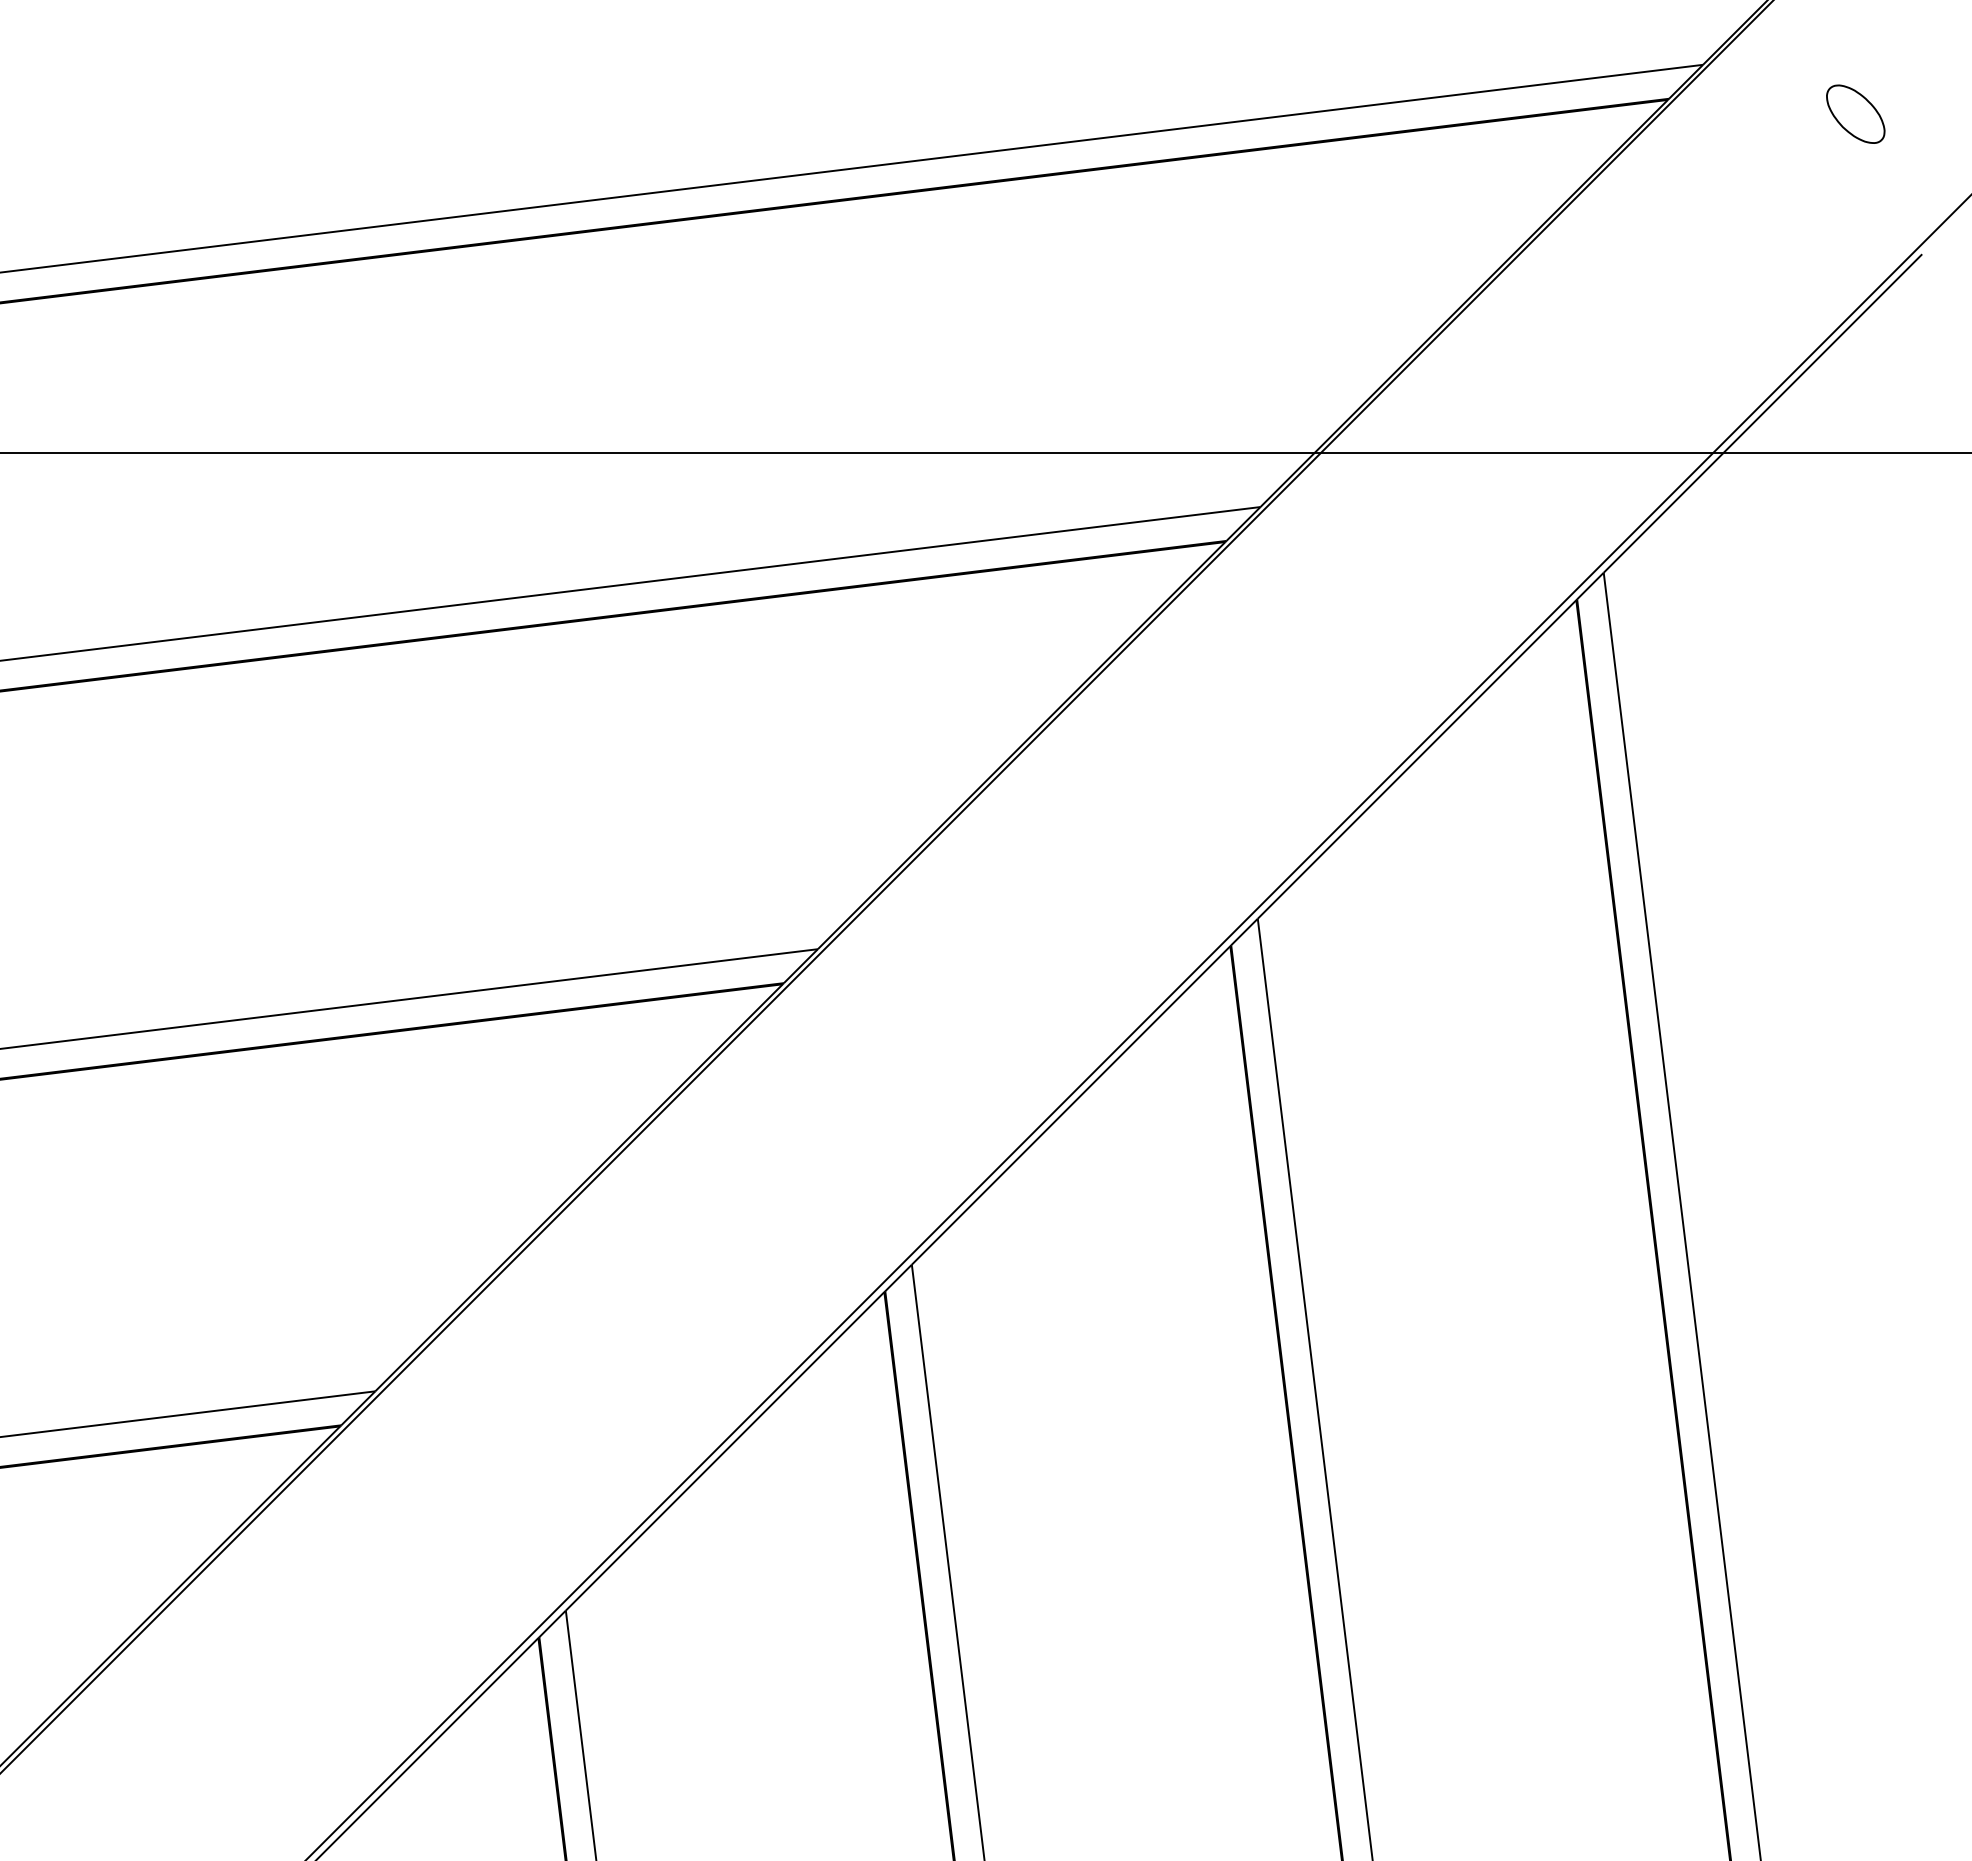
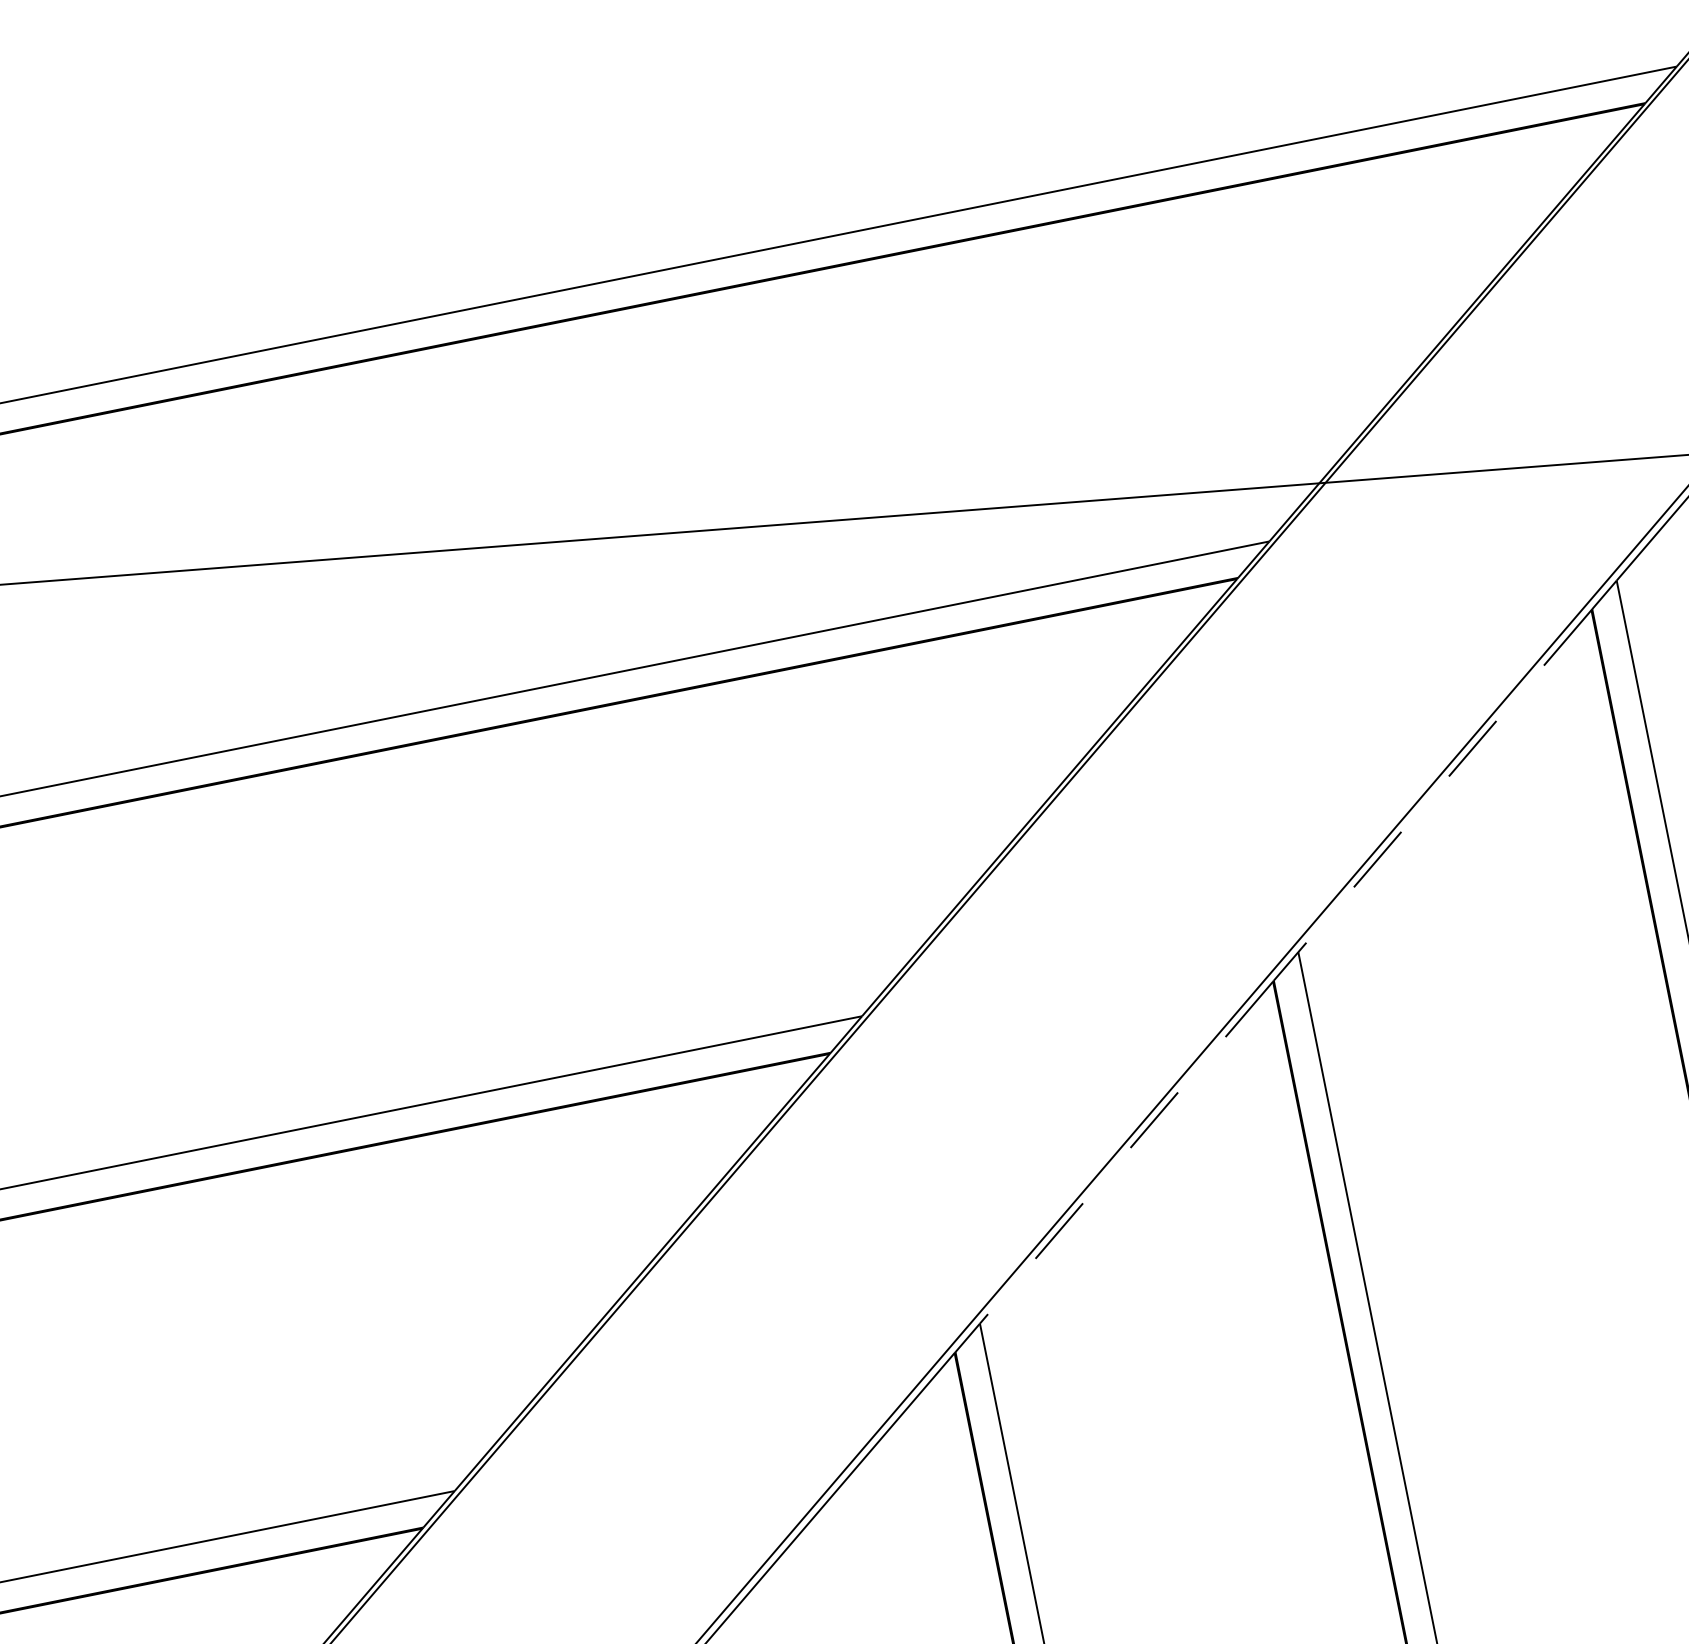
line: (1416, 759) -> (1444, 781), solid -> dashed
line: (1070, 1105) -> (1125, 1152), solid -> dashed

